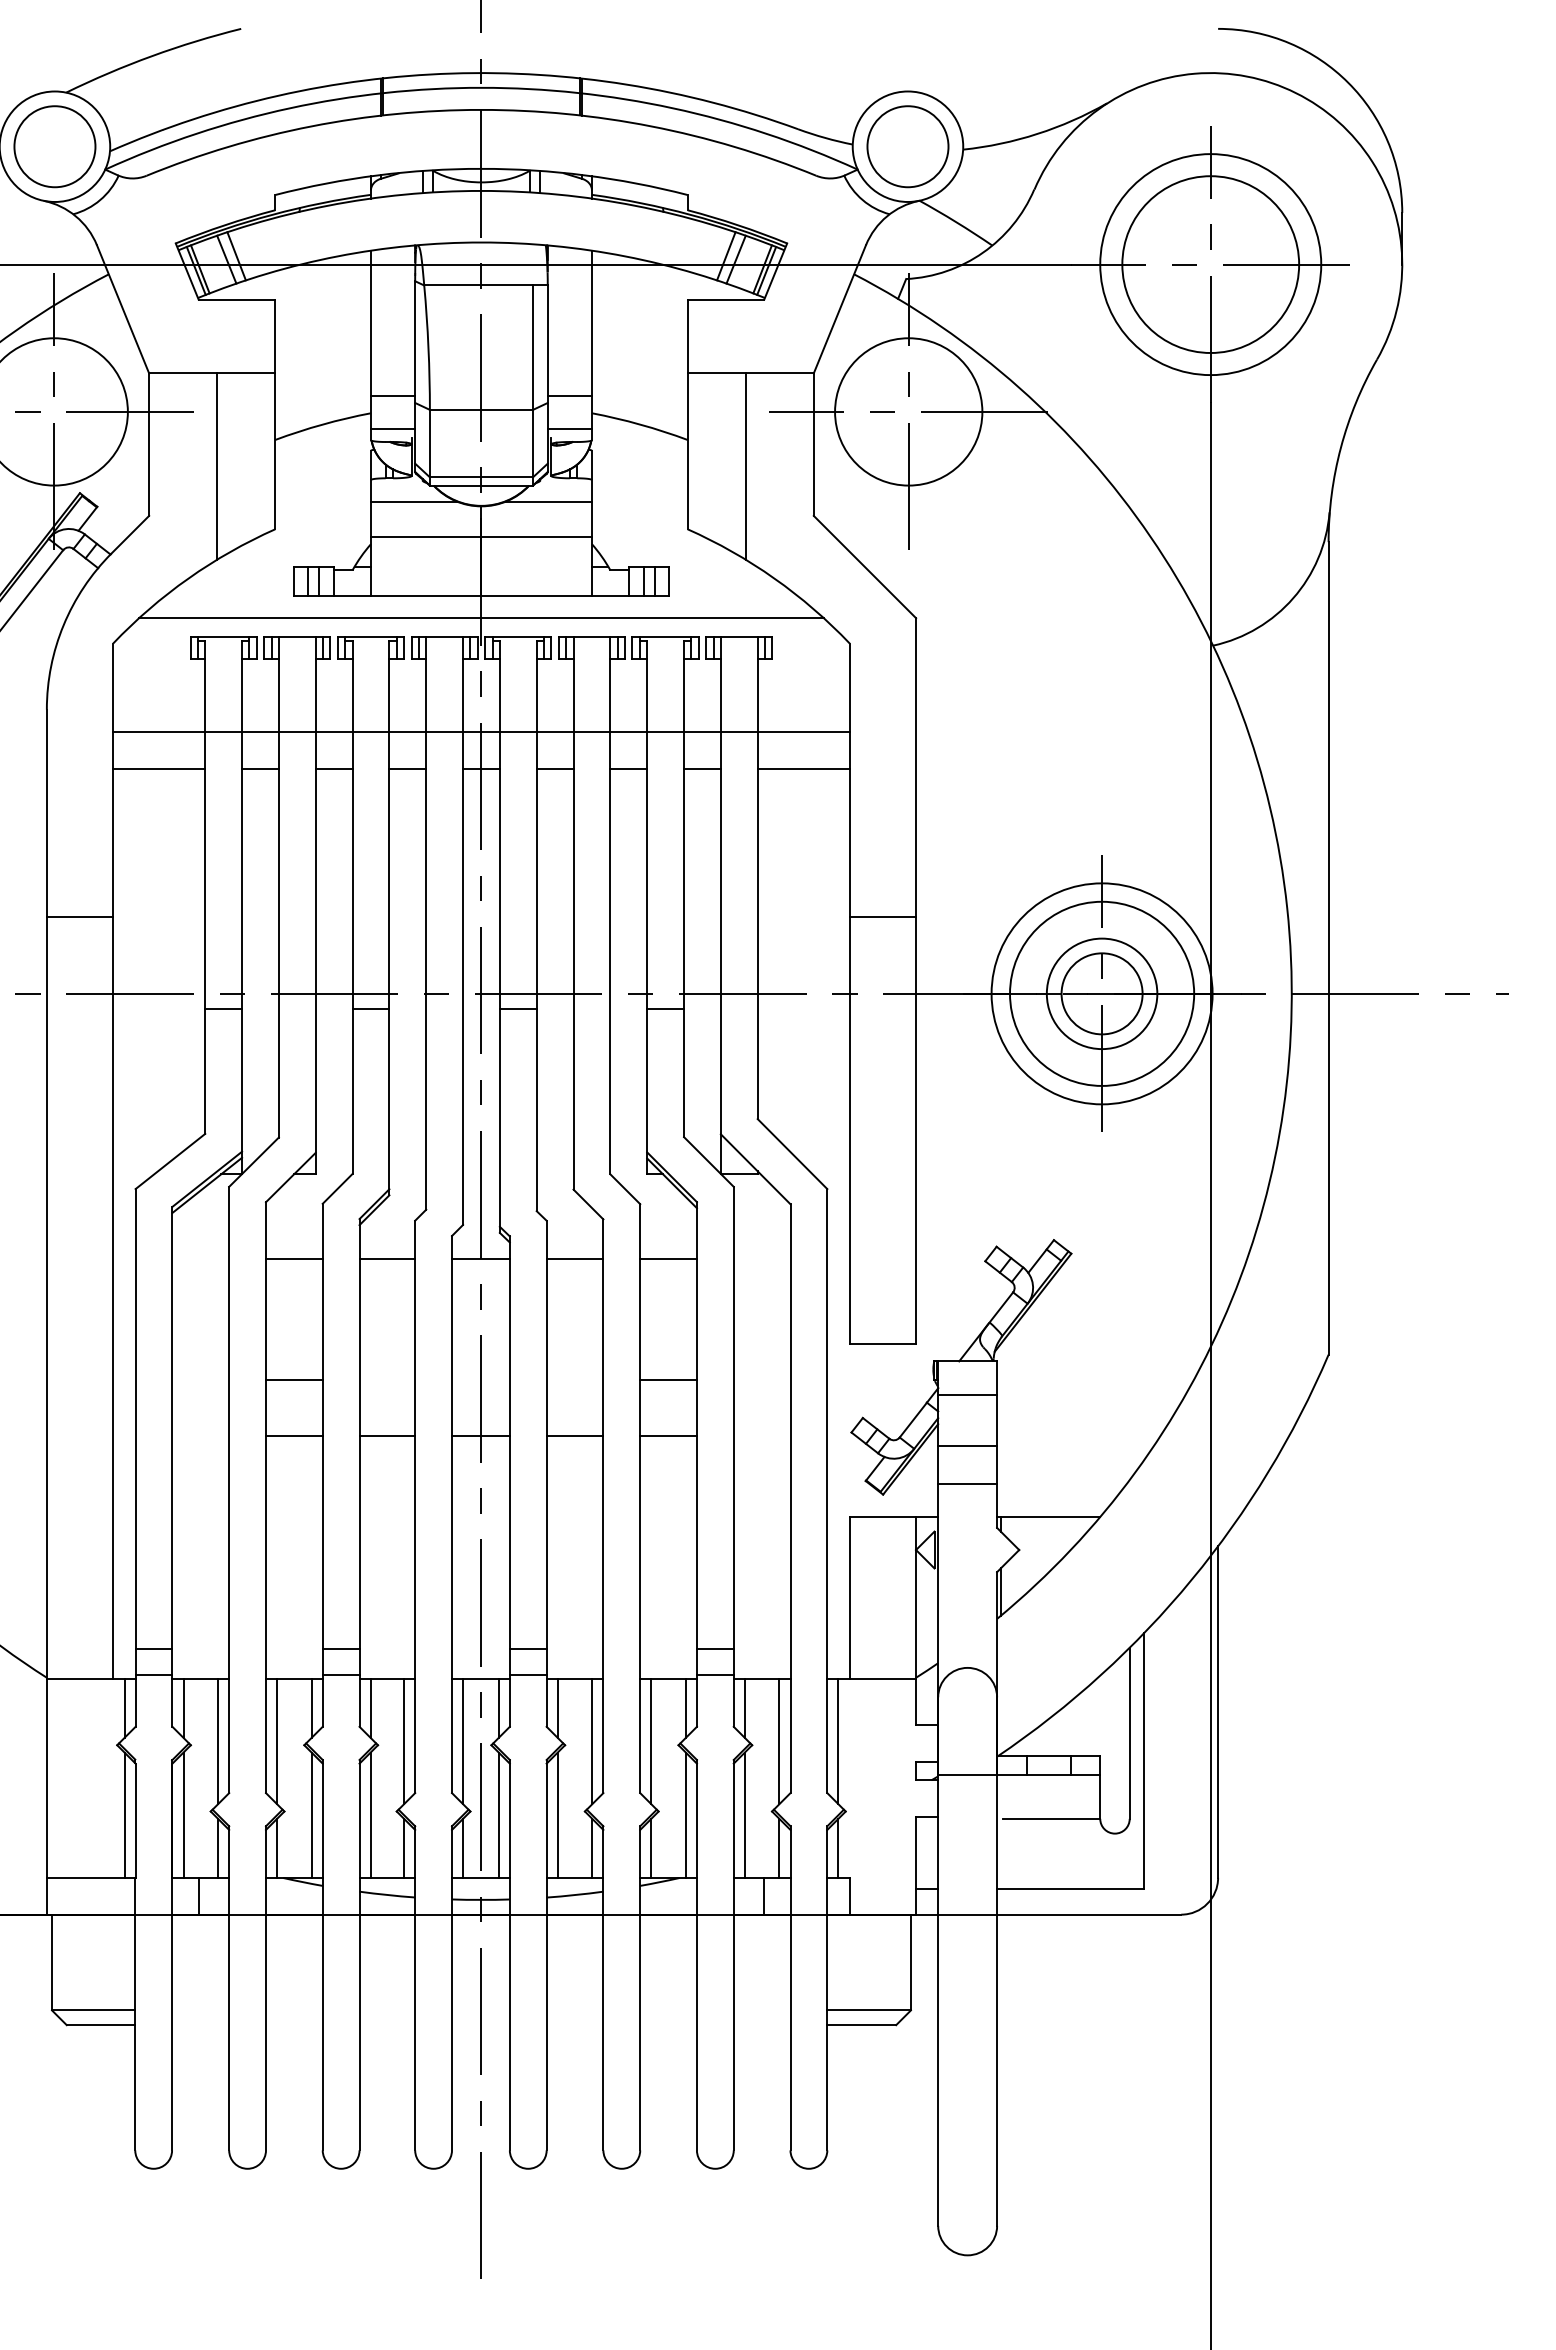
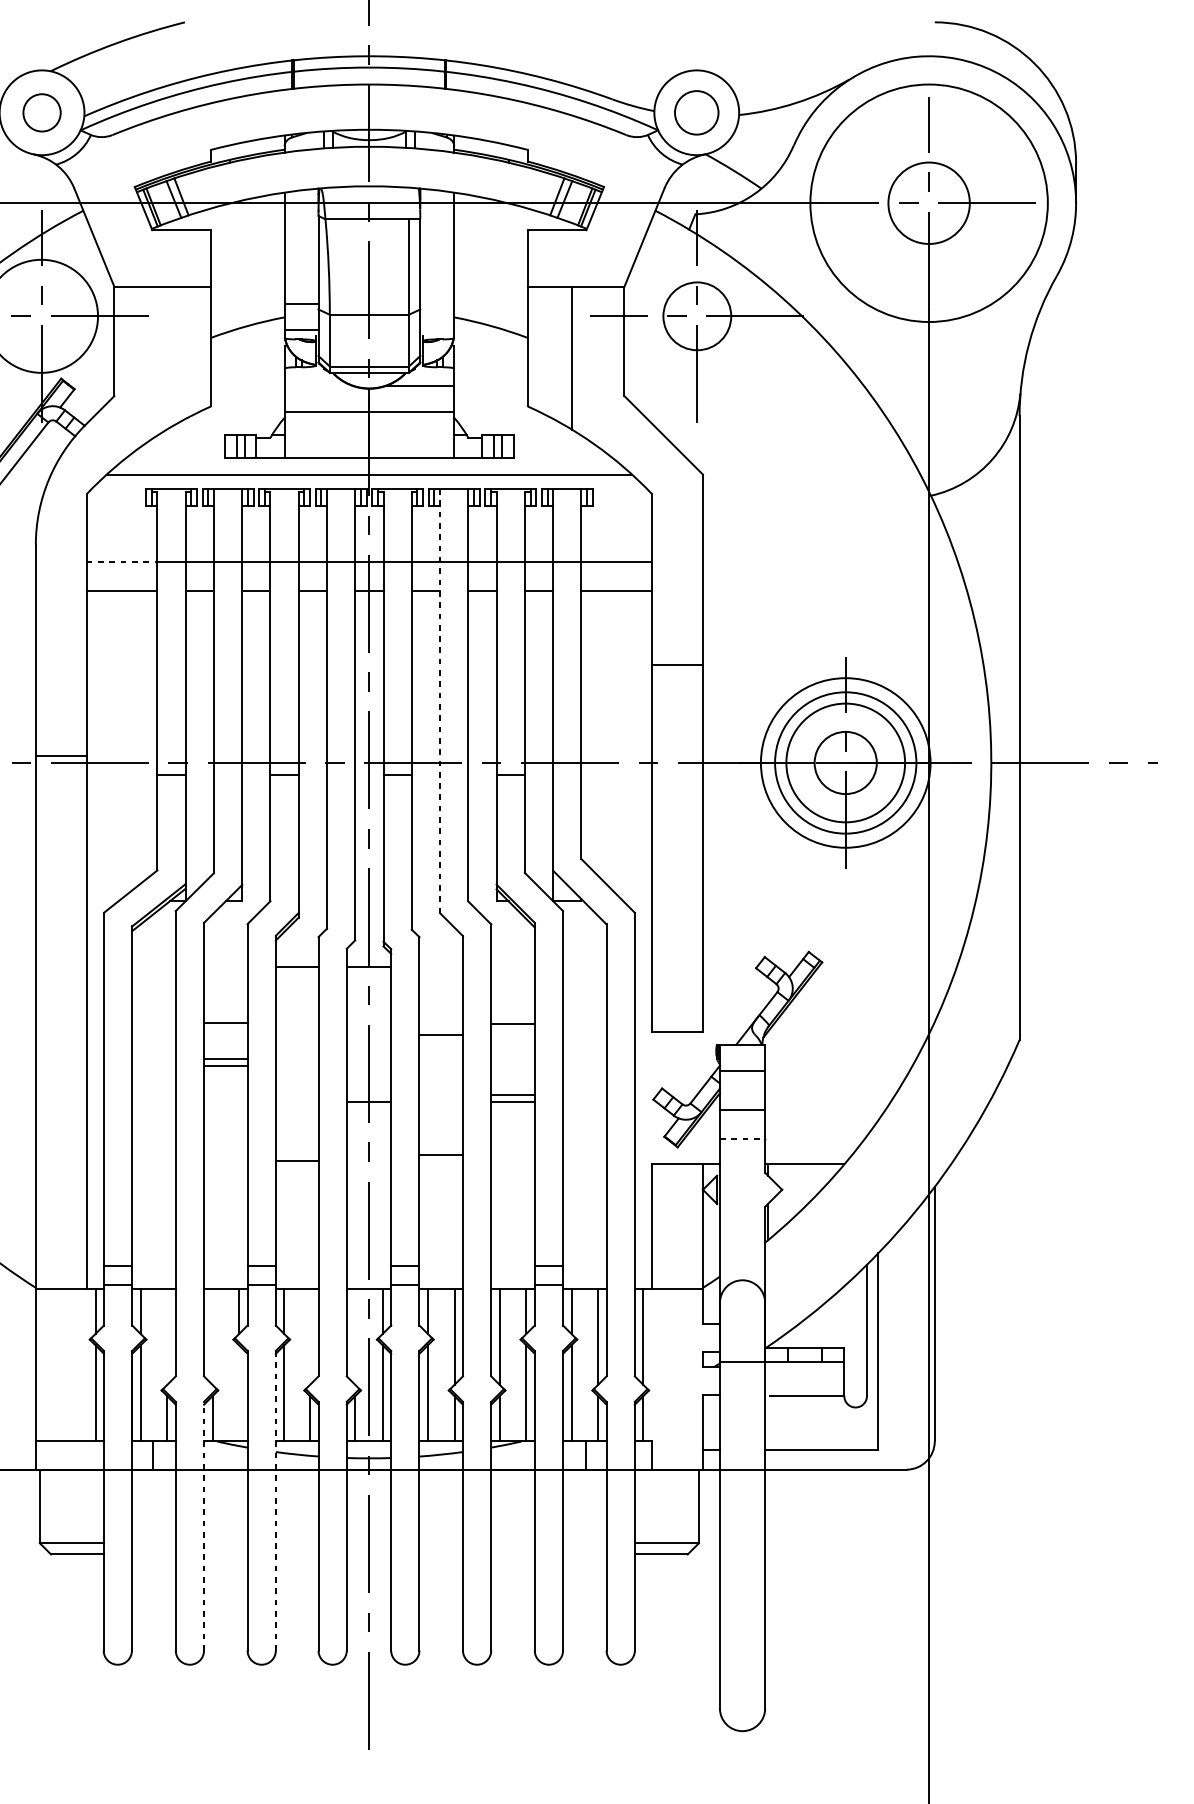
circle: (54, 146) -> (41, 112), size x0.6
circle: (907, 146) -> (696, 112), size x0.7
circle: (1210, 264) -> (928, 203), size x0.6
circle: (1210, 264) -> (928, 203), size x1.4
line: (569, 396) -> (436, 304), removed
circle: (908, 411) -> (697, 316), size x0.6
line: (569, 429) -> (436, 329), removed
line: (217, 466) -> (166, 358), removed
line: (414, 502) -> (318, 385), removed
line: (159, 732) -> (122, 562), solid -> dashed
line: (573, 912) -> (440, 700), solid -> dashed
line: (79, 916) -> (60, 755), moved
line: (882, 916) -> (677, 665), moved
circle: (1101, 993) -> (845, 762), size x1.4
line: (294, 1259) -> (225, 1023), moved
line: (574, 1259) -> (440, 1035), moved
line: (668, 1259) -> (512, 1024), moved
line: (668, 1379) -> (512, 1095), moved
line: (294, 1435) -> (225, 1065), moved
line: (387, 1435) -> (297, 1161), moved
line: (574, 1435) -> (440, 1154), moved
line: (968, 1483) -> (743, 1138), solid -> dashed
line: (218, 1741) -> (167, 1336), removed
line: (277, 1741) -> (212, 1336), removed
line: (404, 1741) -> (310, 1336), removed
line: (463, 1741) -> (355, 1336), removed
line: (311, 1814) -> (238, 1392), removed
line: (359, 1954) -> (275, 1500), solid -> dashed
line: (266, 1987) -> (204, 1525), solid -> dashed

